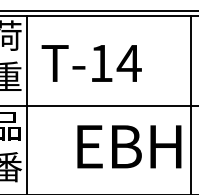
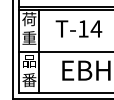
text: (90, 62) -> (78, 28), moved

